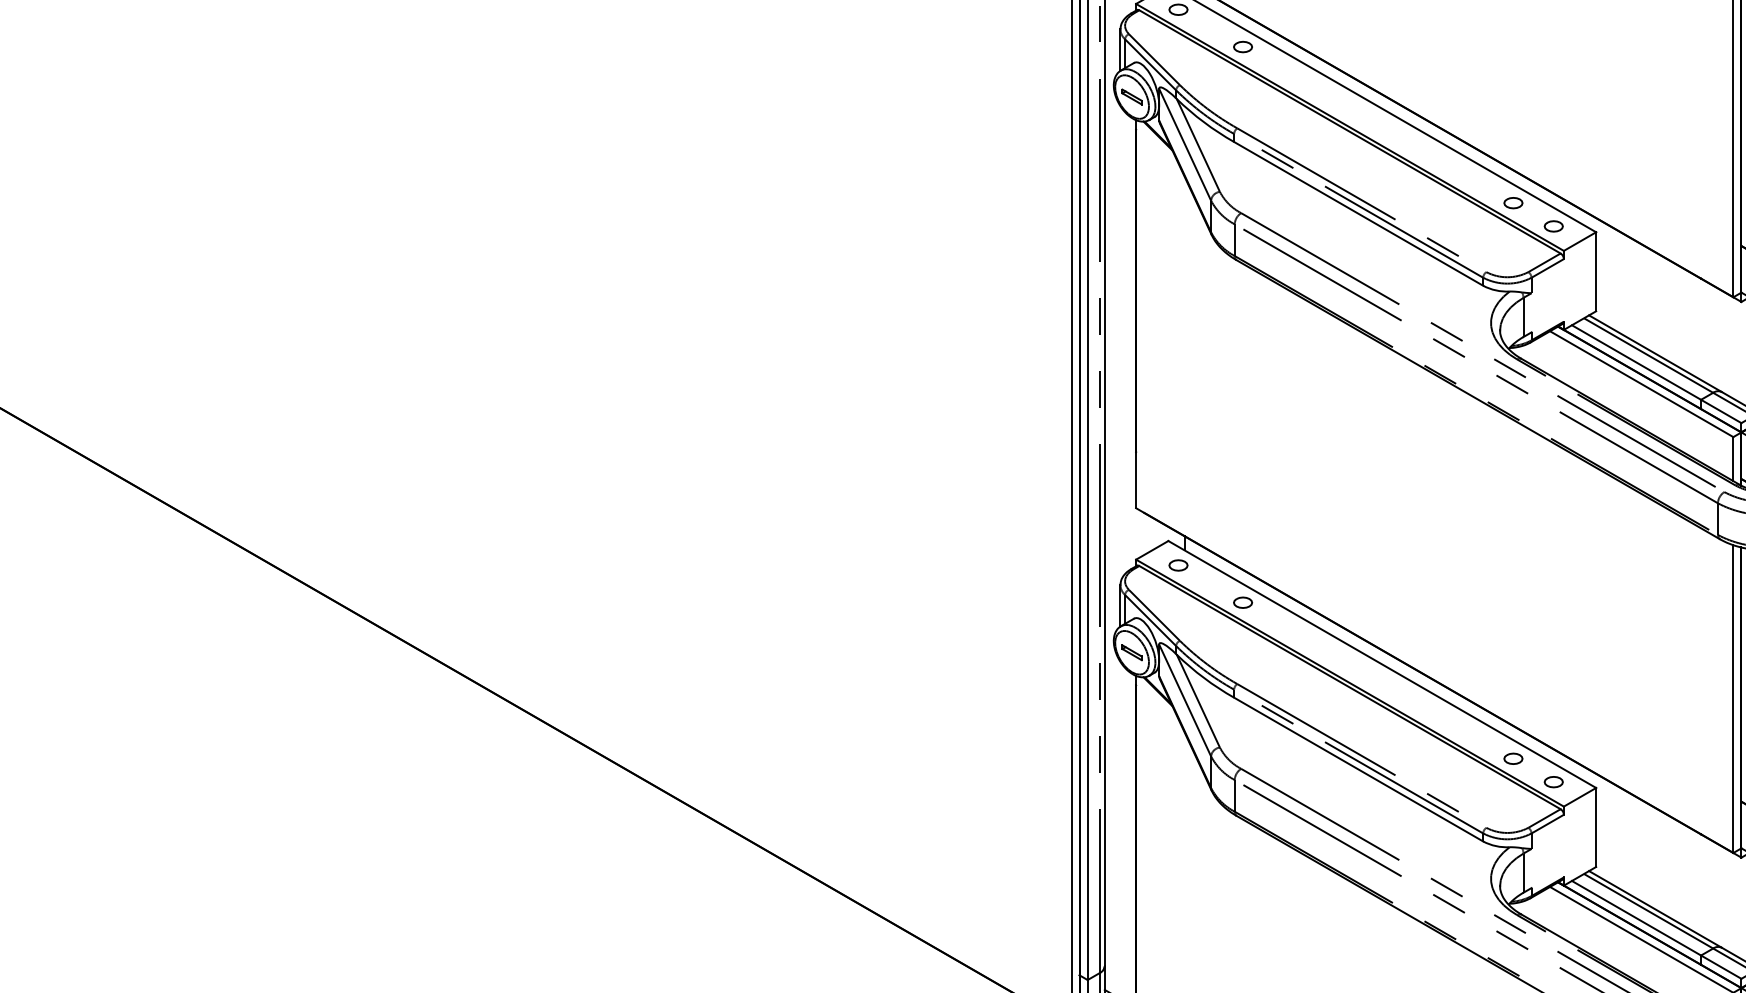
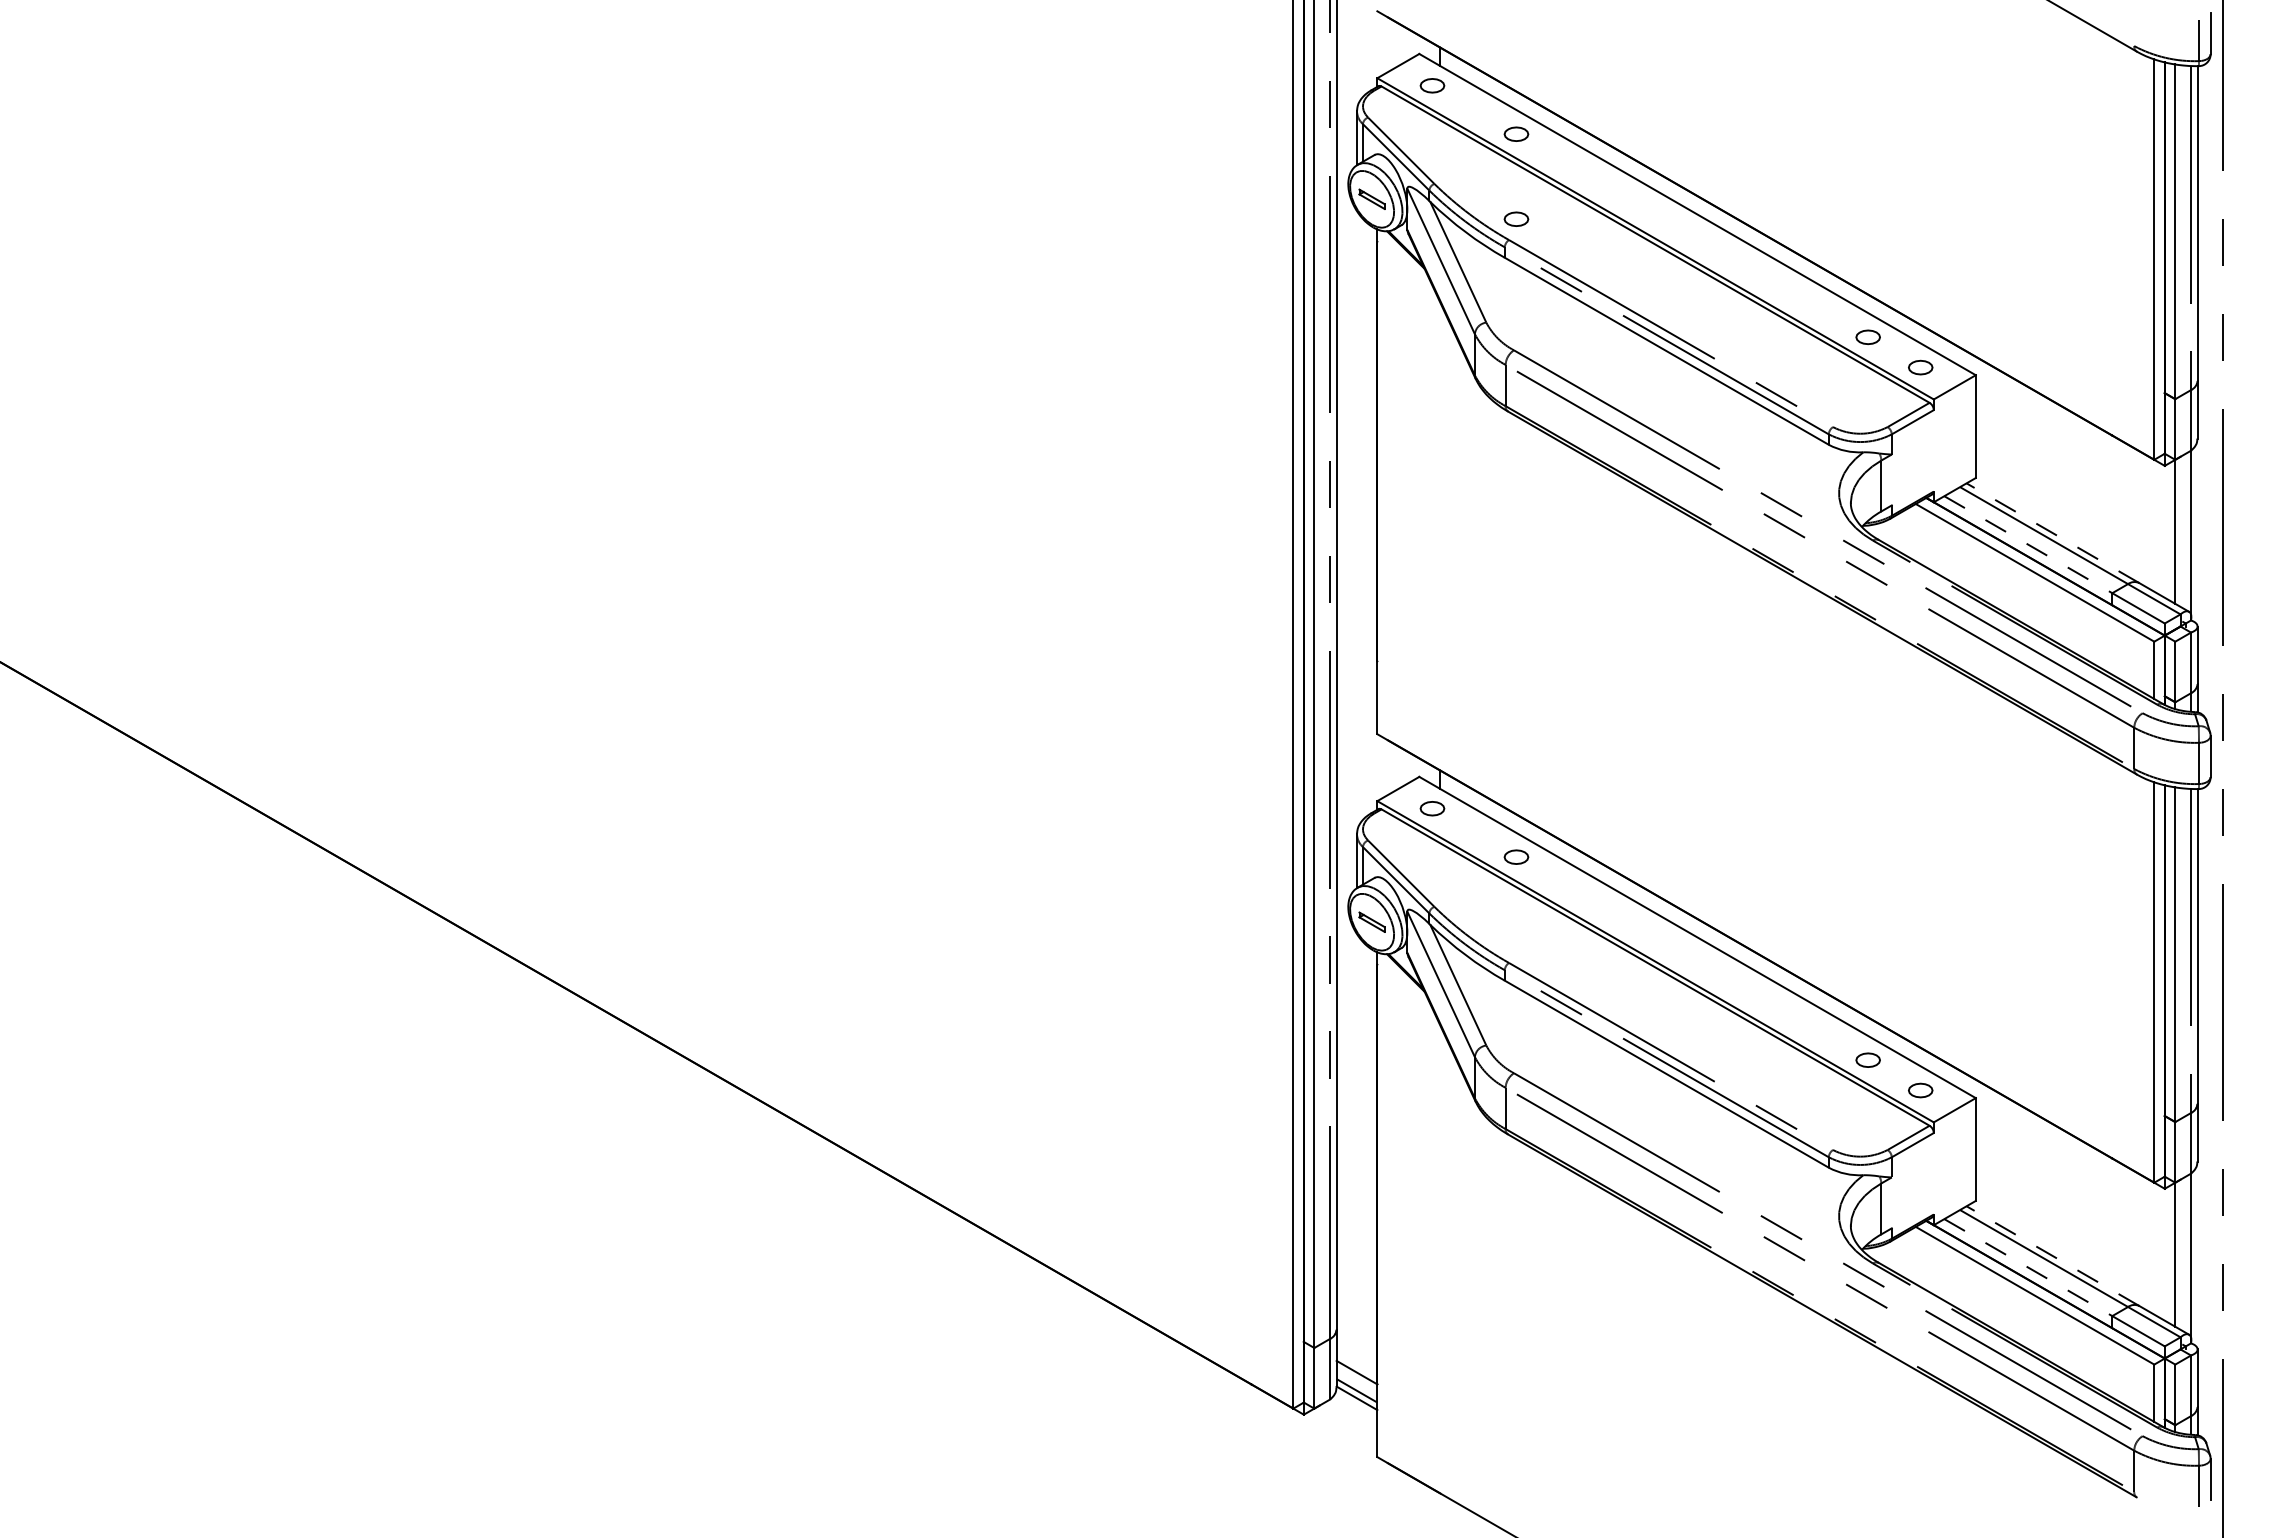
part: (1243, 111) -> (1516, 218), added
line: (1655, 353) -> (2052, 533), solid -> dashed
line: (1636, 362) -> (2028, 544), solid -> dashed
line: (1655, 909) -> (2052, 1256), solid -> dashed
line: (1636, 918) -> (2028, 1267), solid -> dashed

